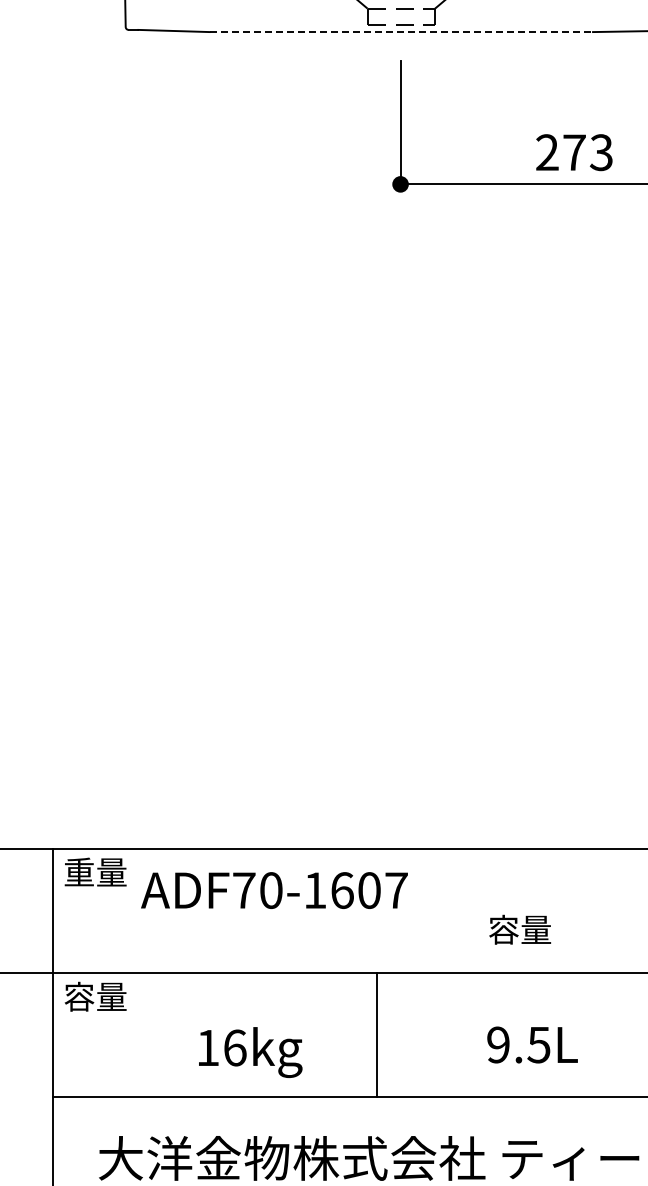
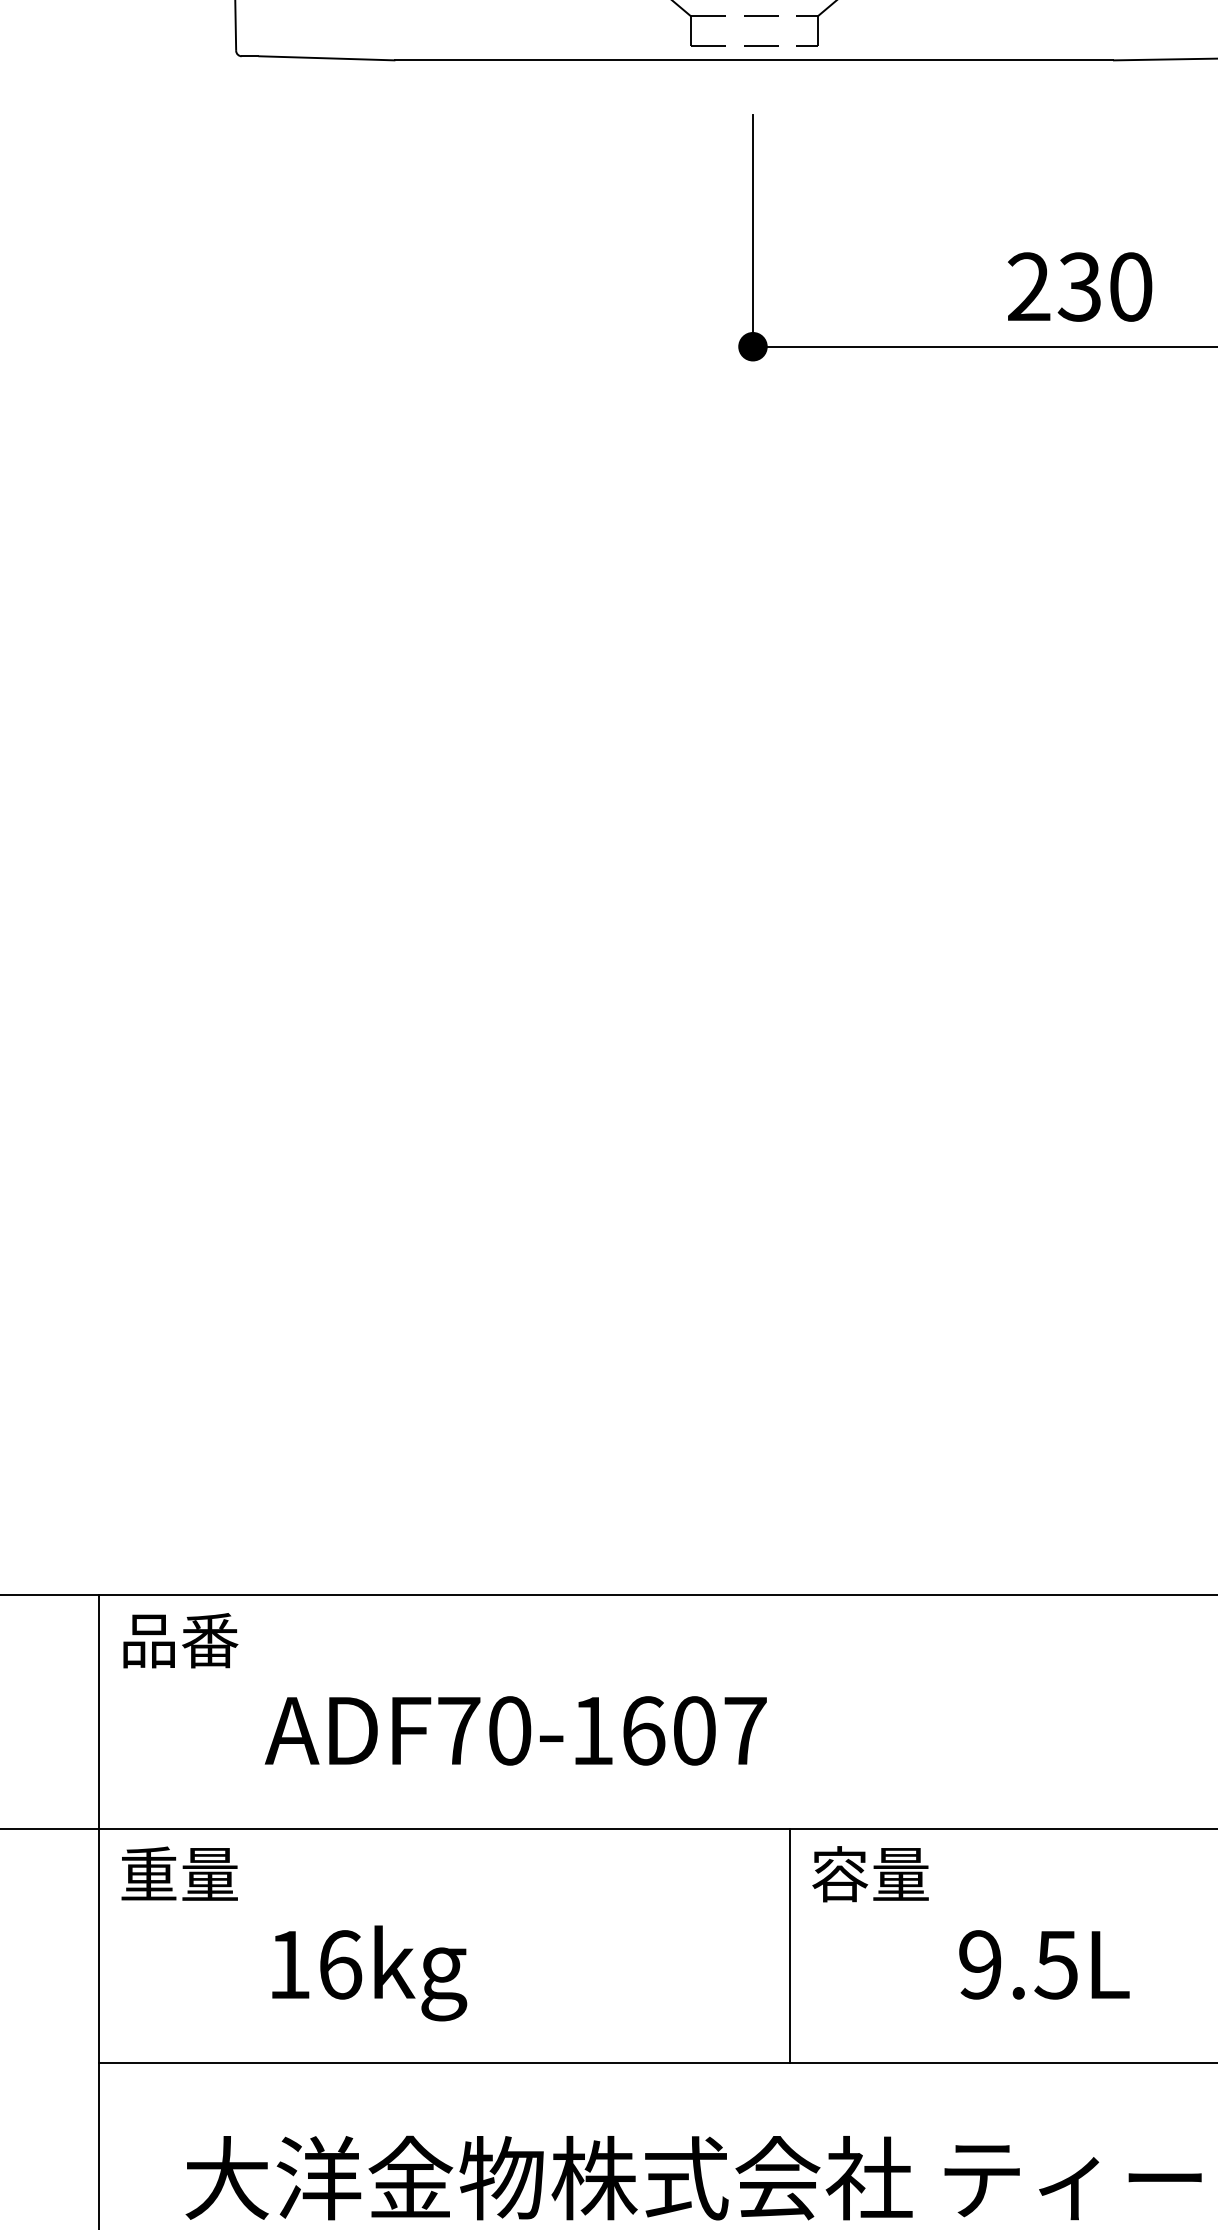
line: (401, 32) -> (754, 61), dashed -> solid
text: (587, 152) -> (1104, 286), 273 -> 230
text: (95, 872) -> (179, 1640), 重量 -> 品番
text: (274, 890) -> (515, 1730), moved
text: (519, 929) -> (869, 1873), moved
text: (79, 996) -> (149, 1873), 容量 -> 重量
line: (377, 1034) -> (790, 1945), moved
text: (532, 1044) -> (1044, 1963), moved
text: (250, 1052) -> (369, 1973), moved

